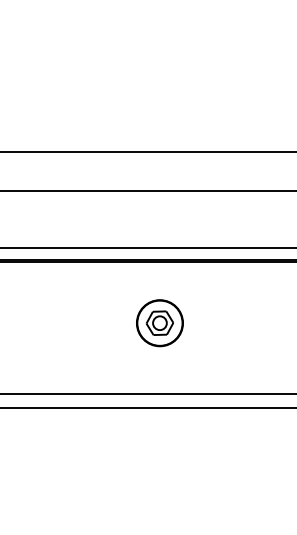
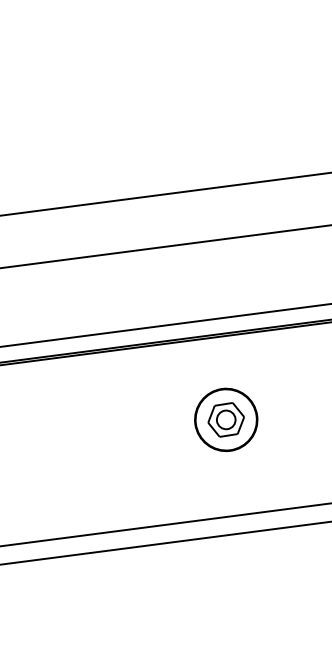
part: (159, 323) -> (225, 420), moved

